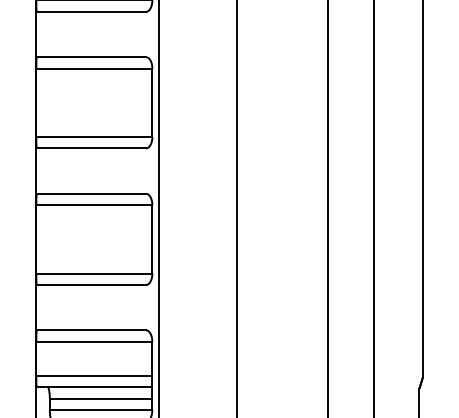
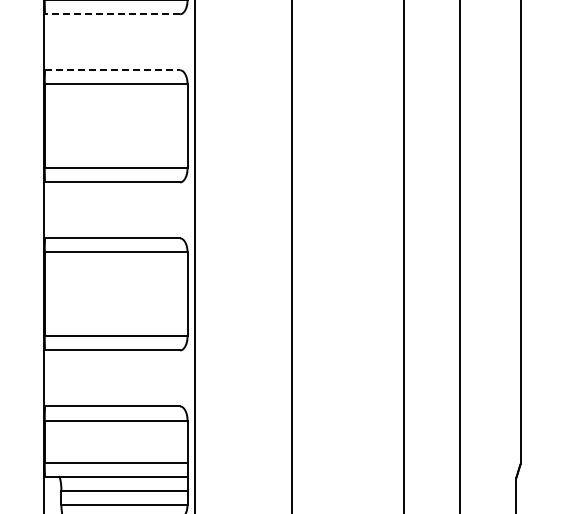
line: (91, 11) -> (112, 14), solid -> dashed
line: (92, 57) -> (113, 70), solid -> dashed

